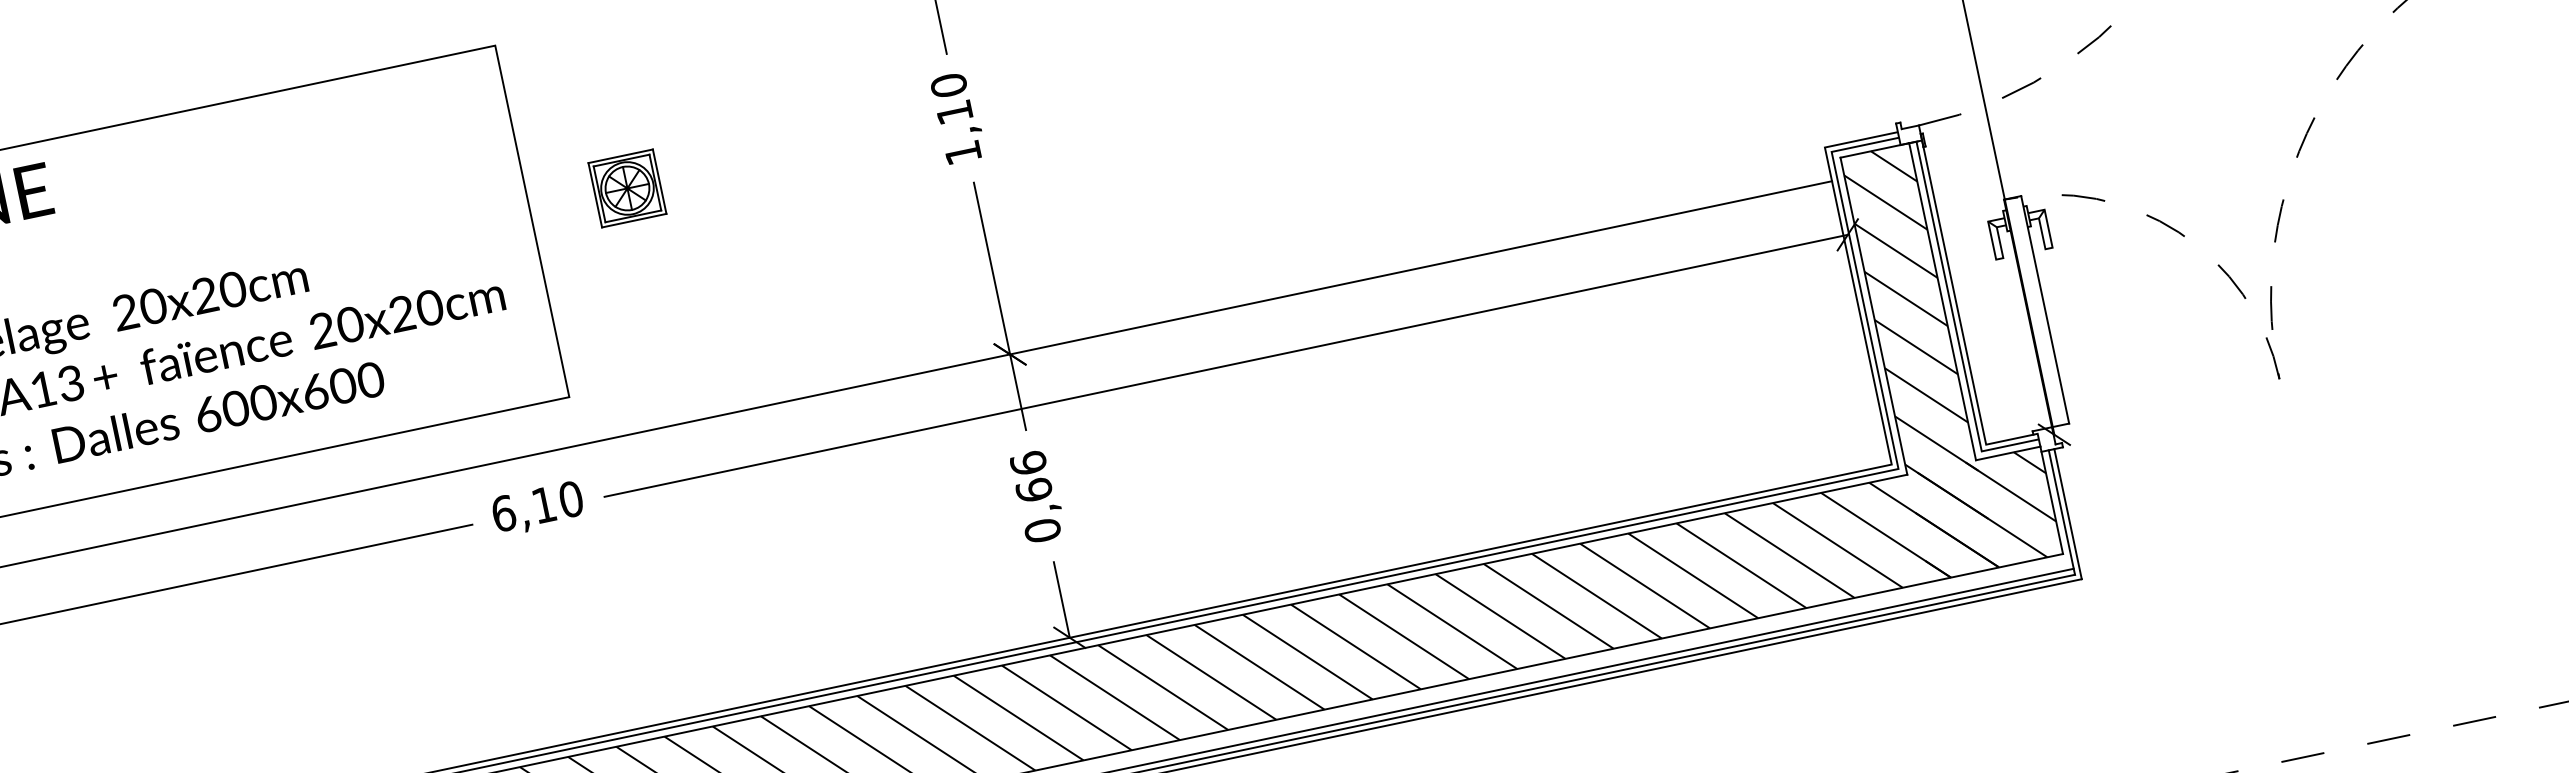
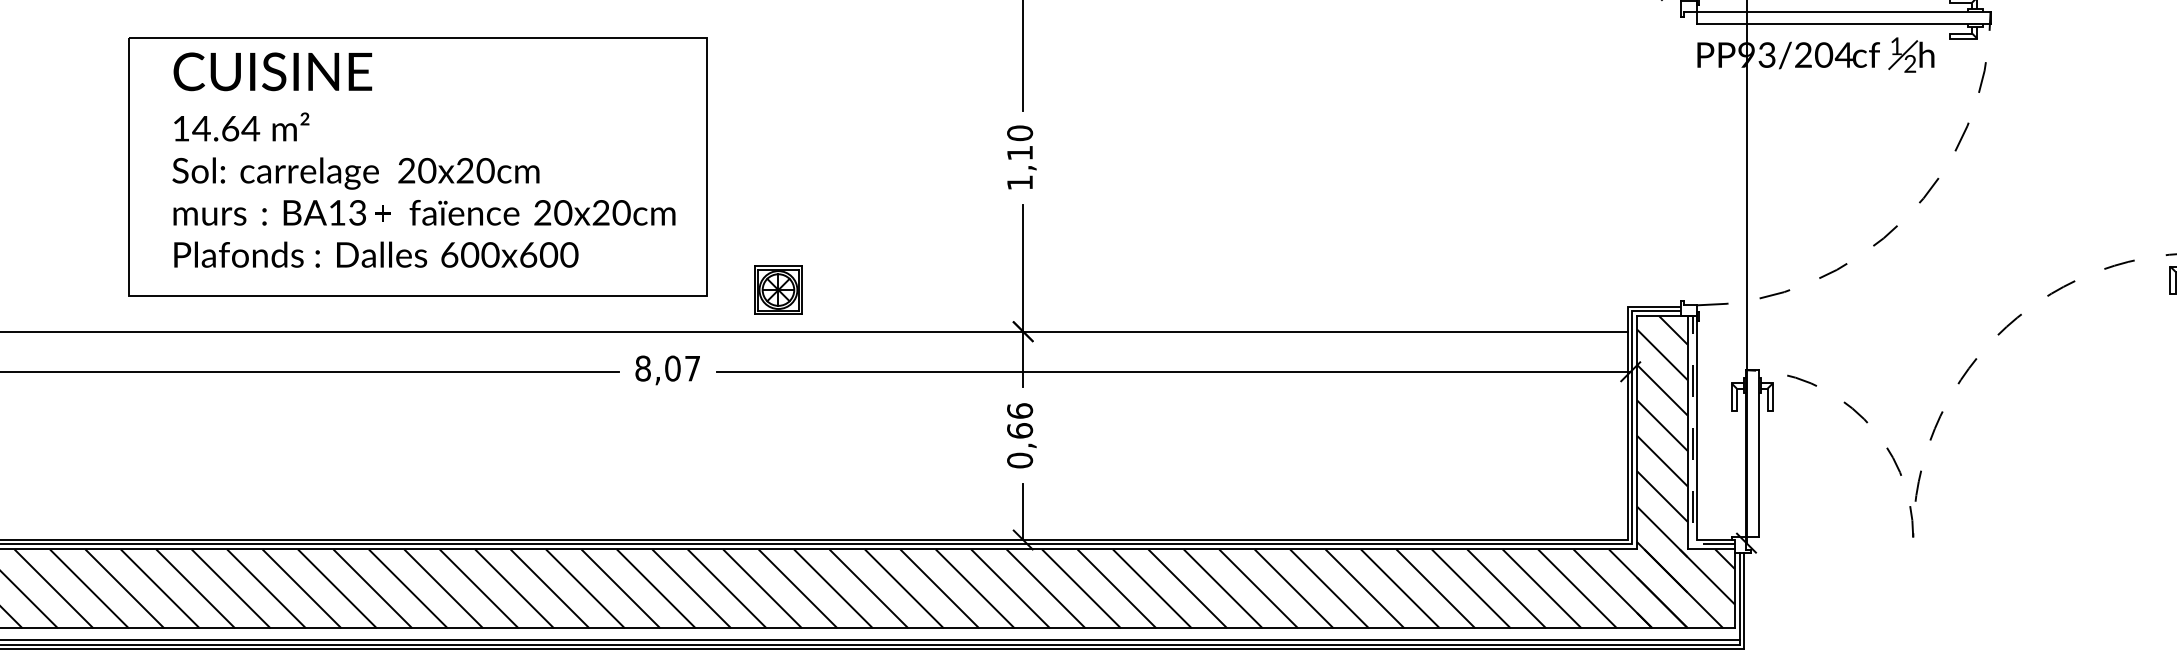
part: (627, 187) -> (778, 289), moved
line: (1954, 325) -> (1692, 451), solid -> dashed
text: (536, 506) -> (667, 368), 6,10 -> 8,07

